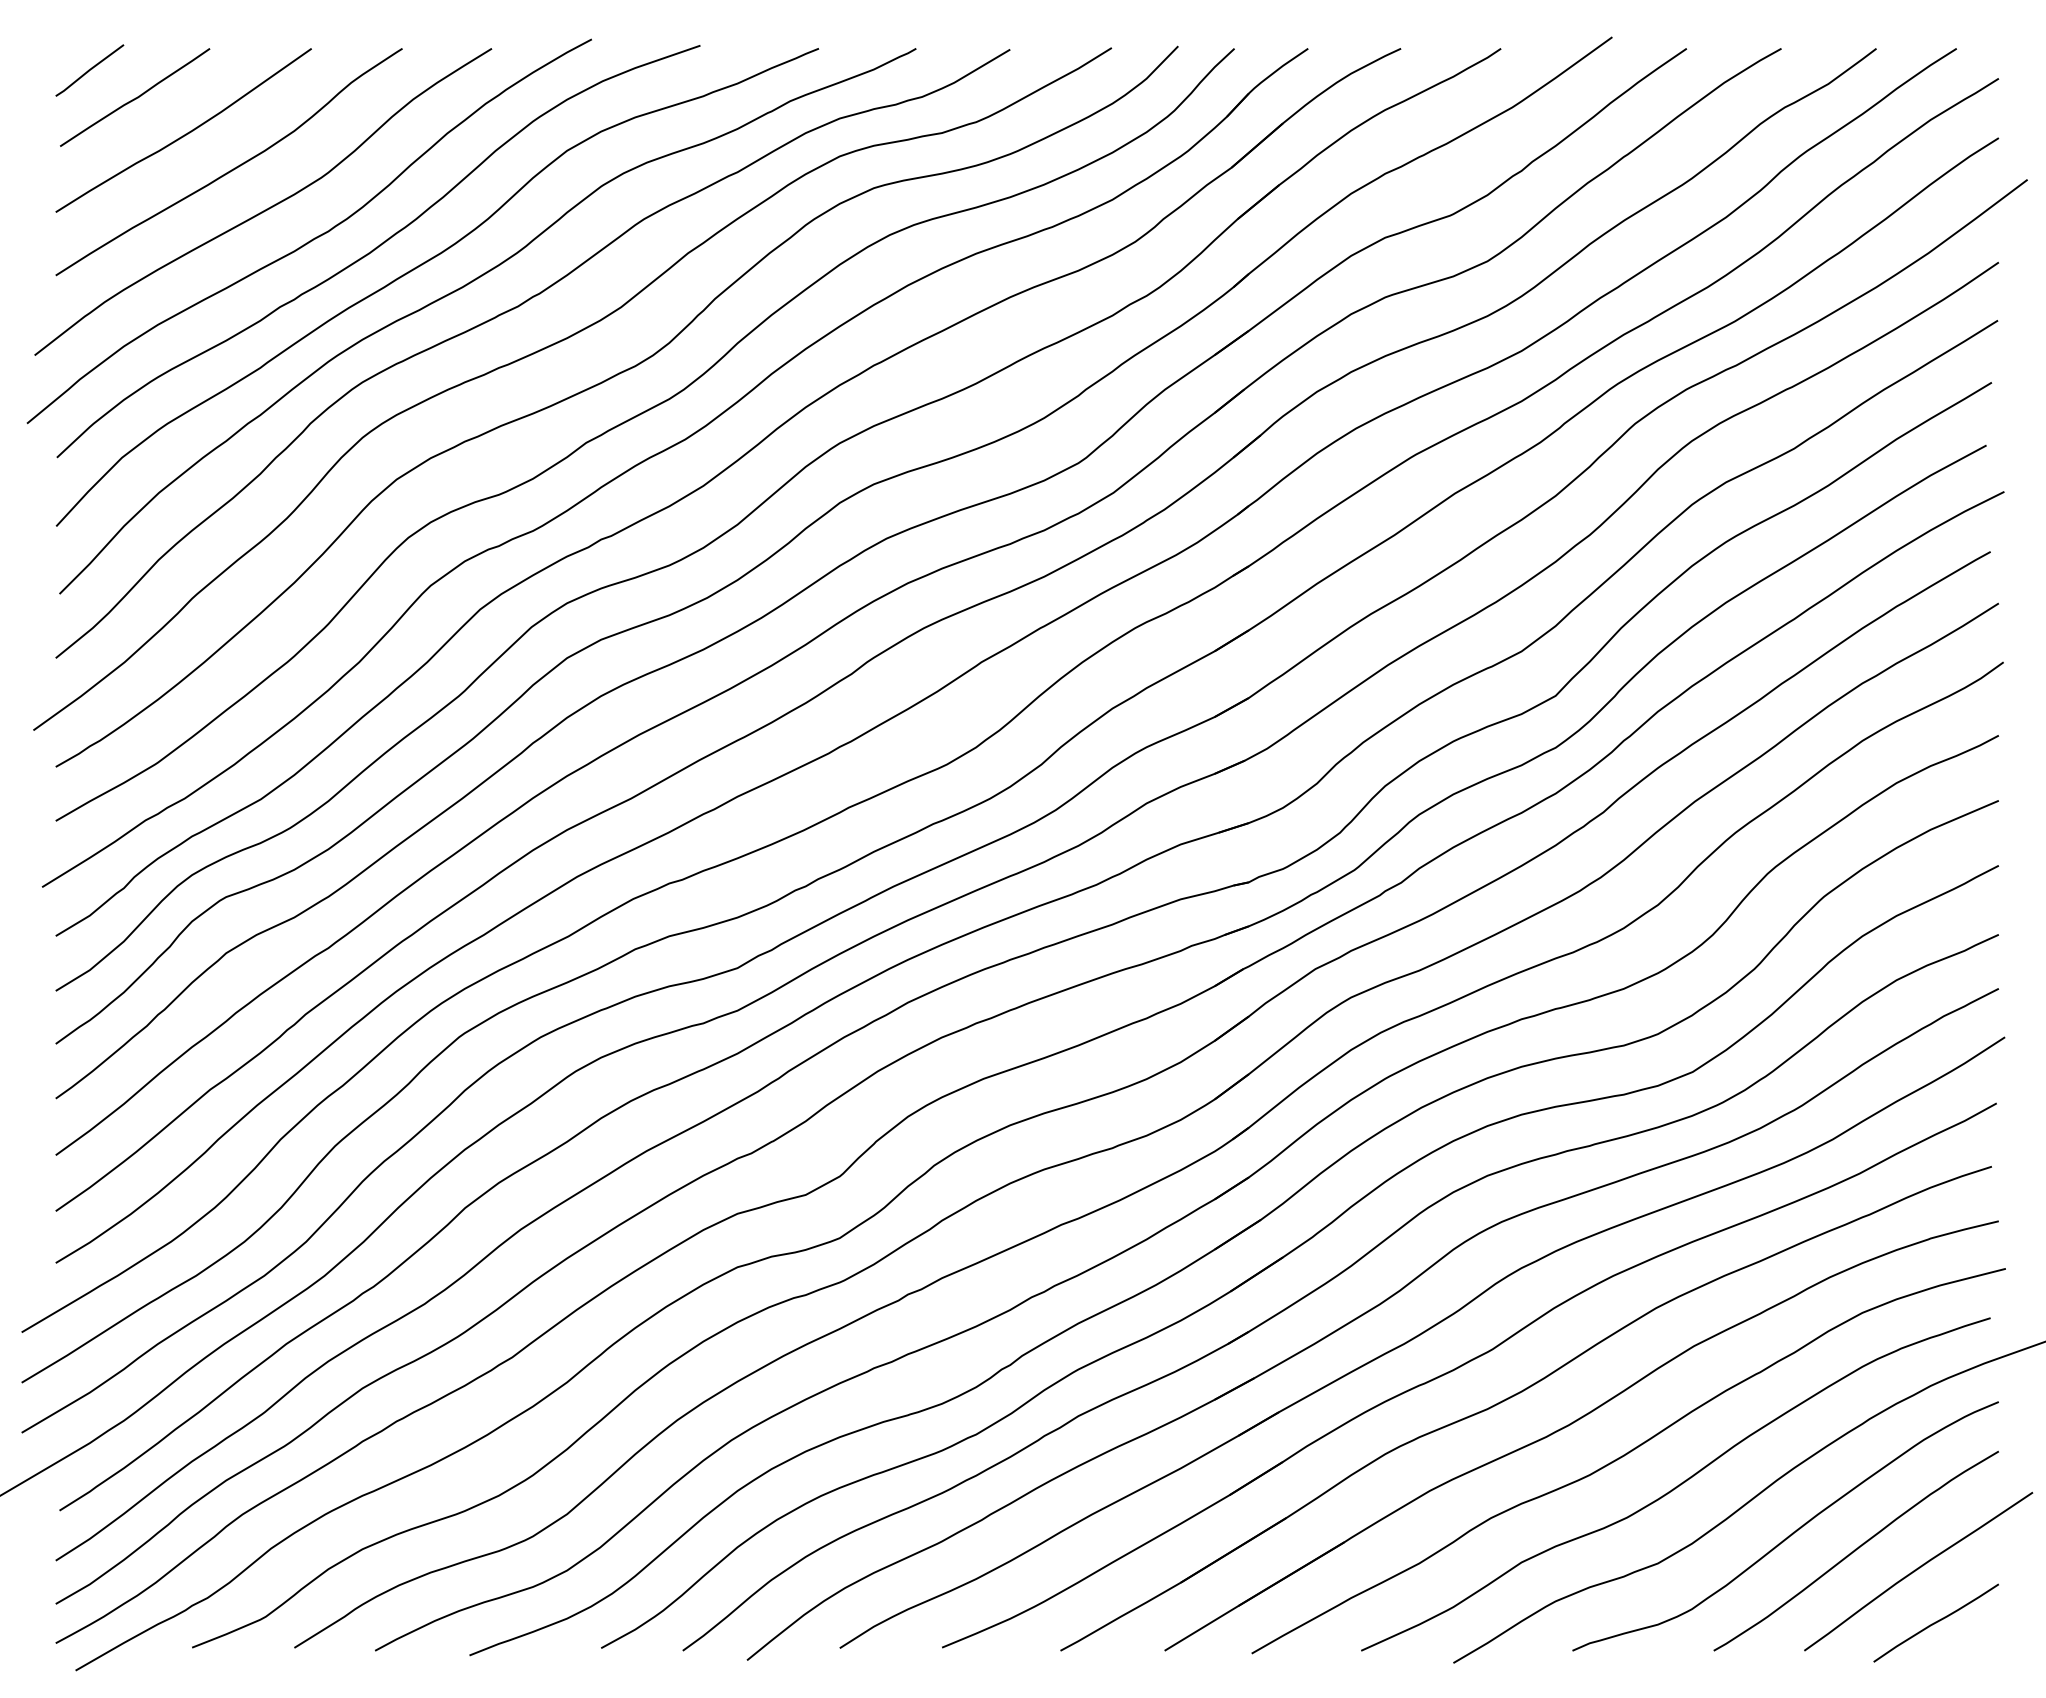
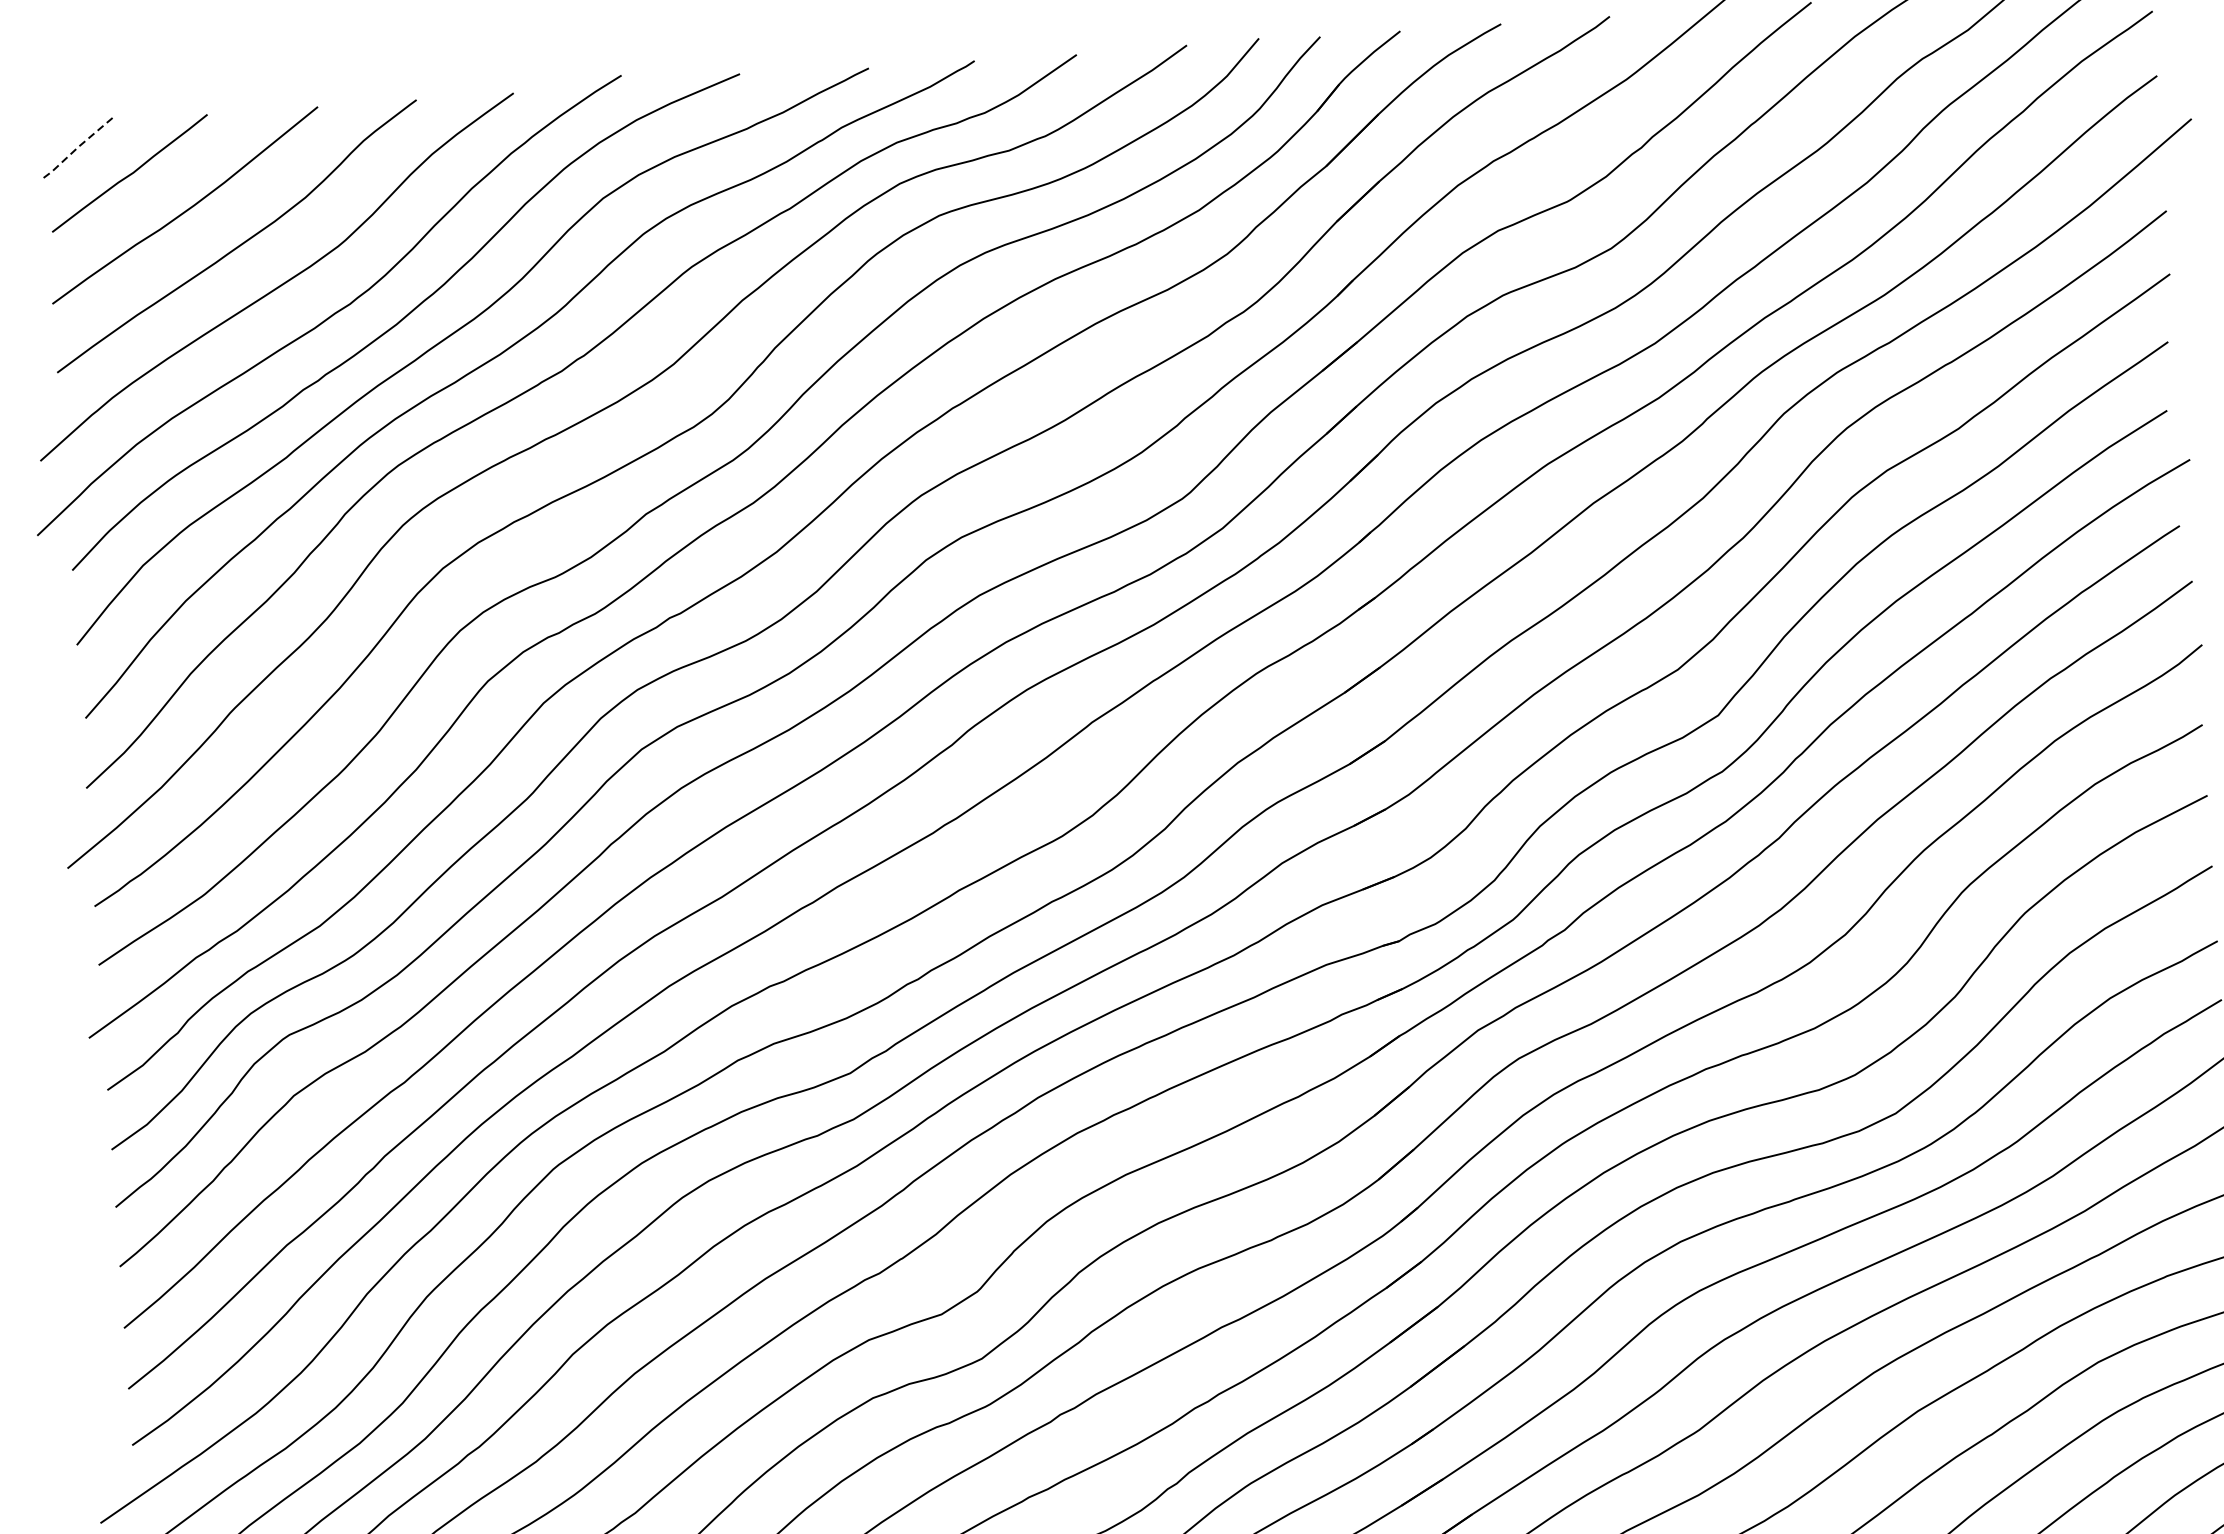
line: (89, 69) -> (78, 146), solid -> dashed

